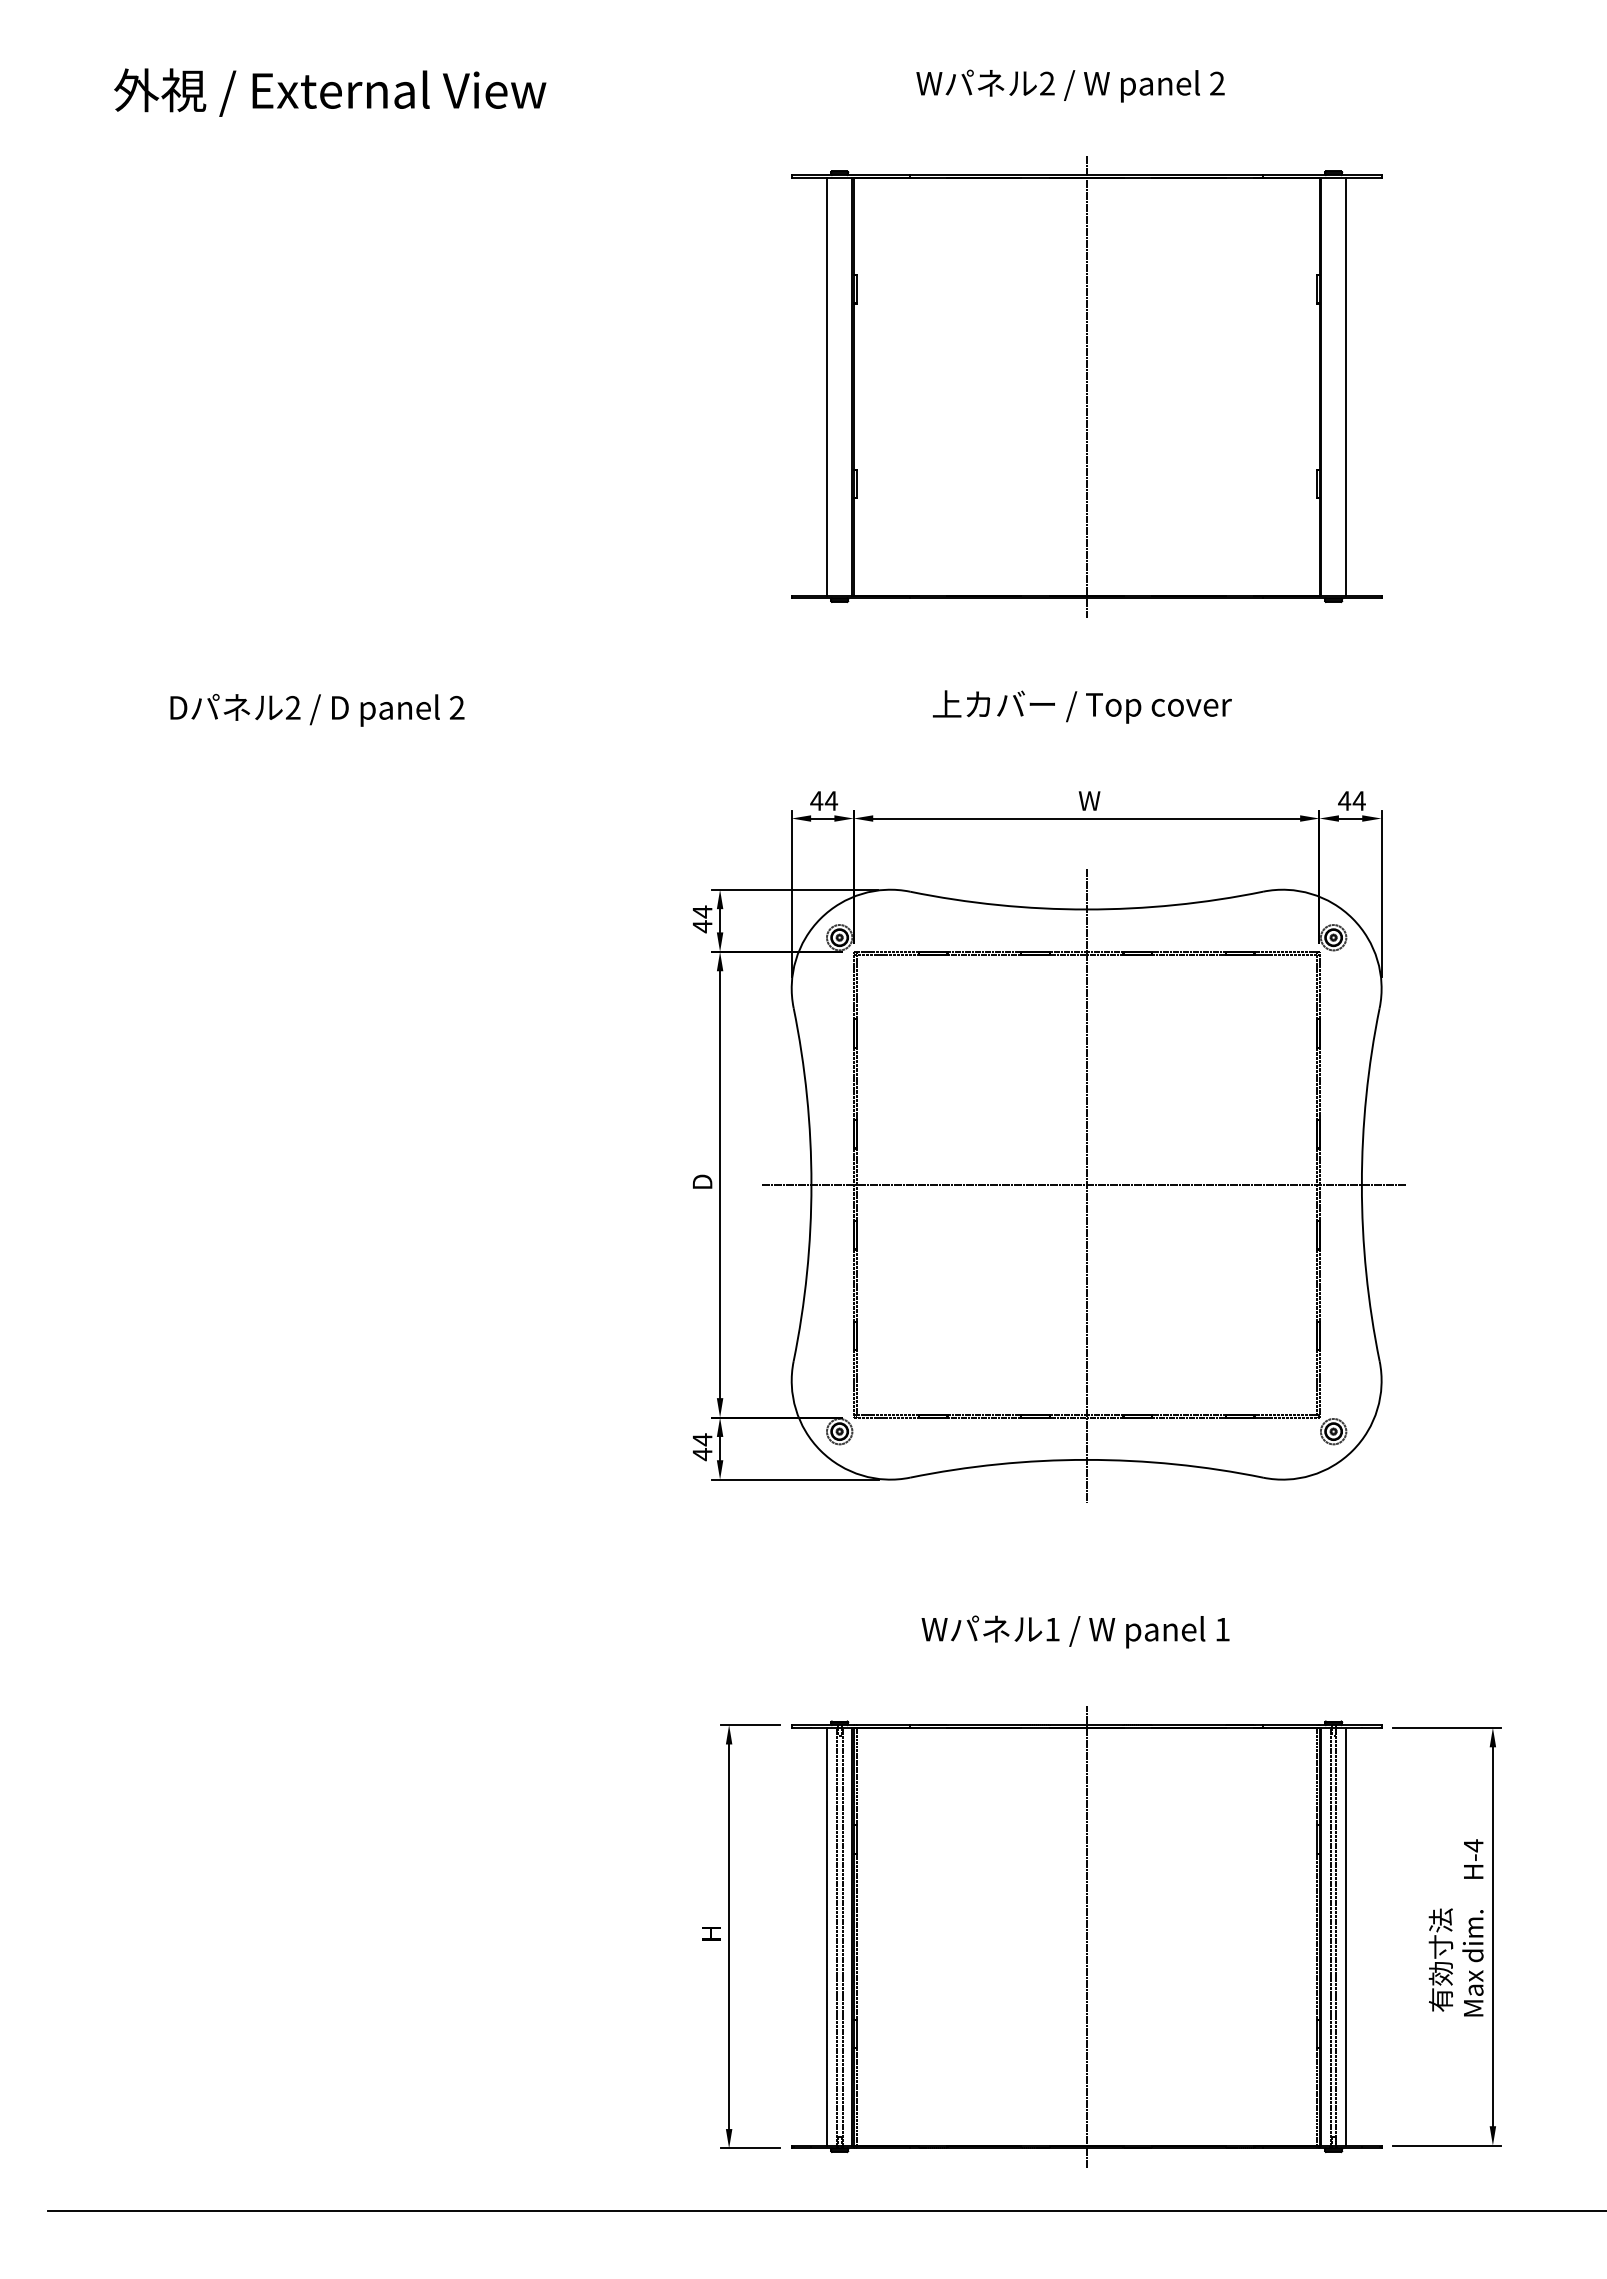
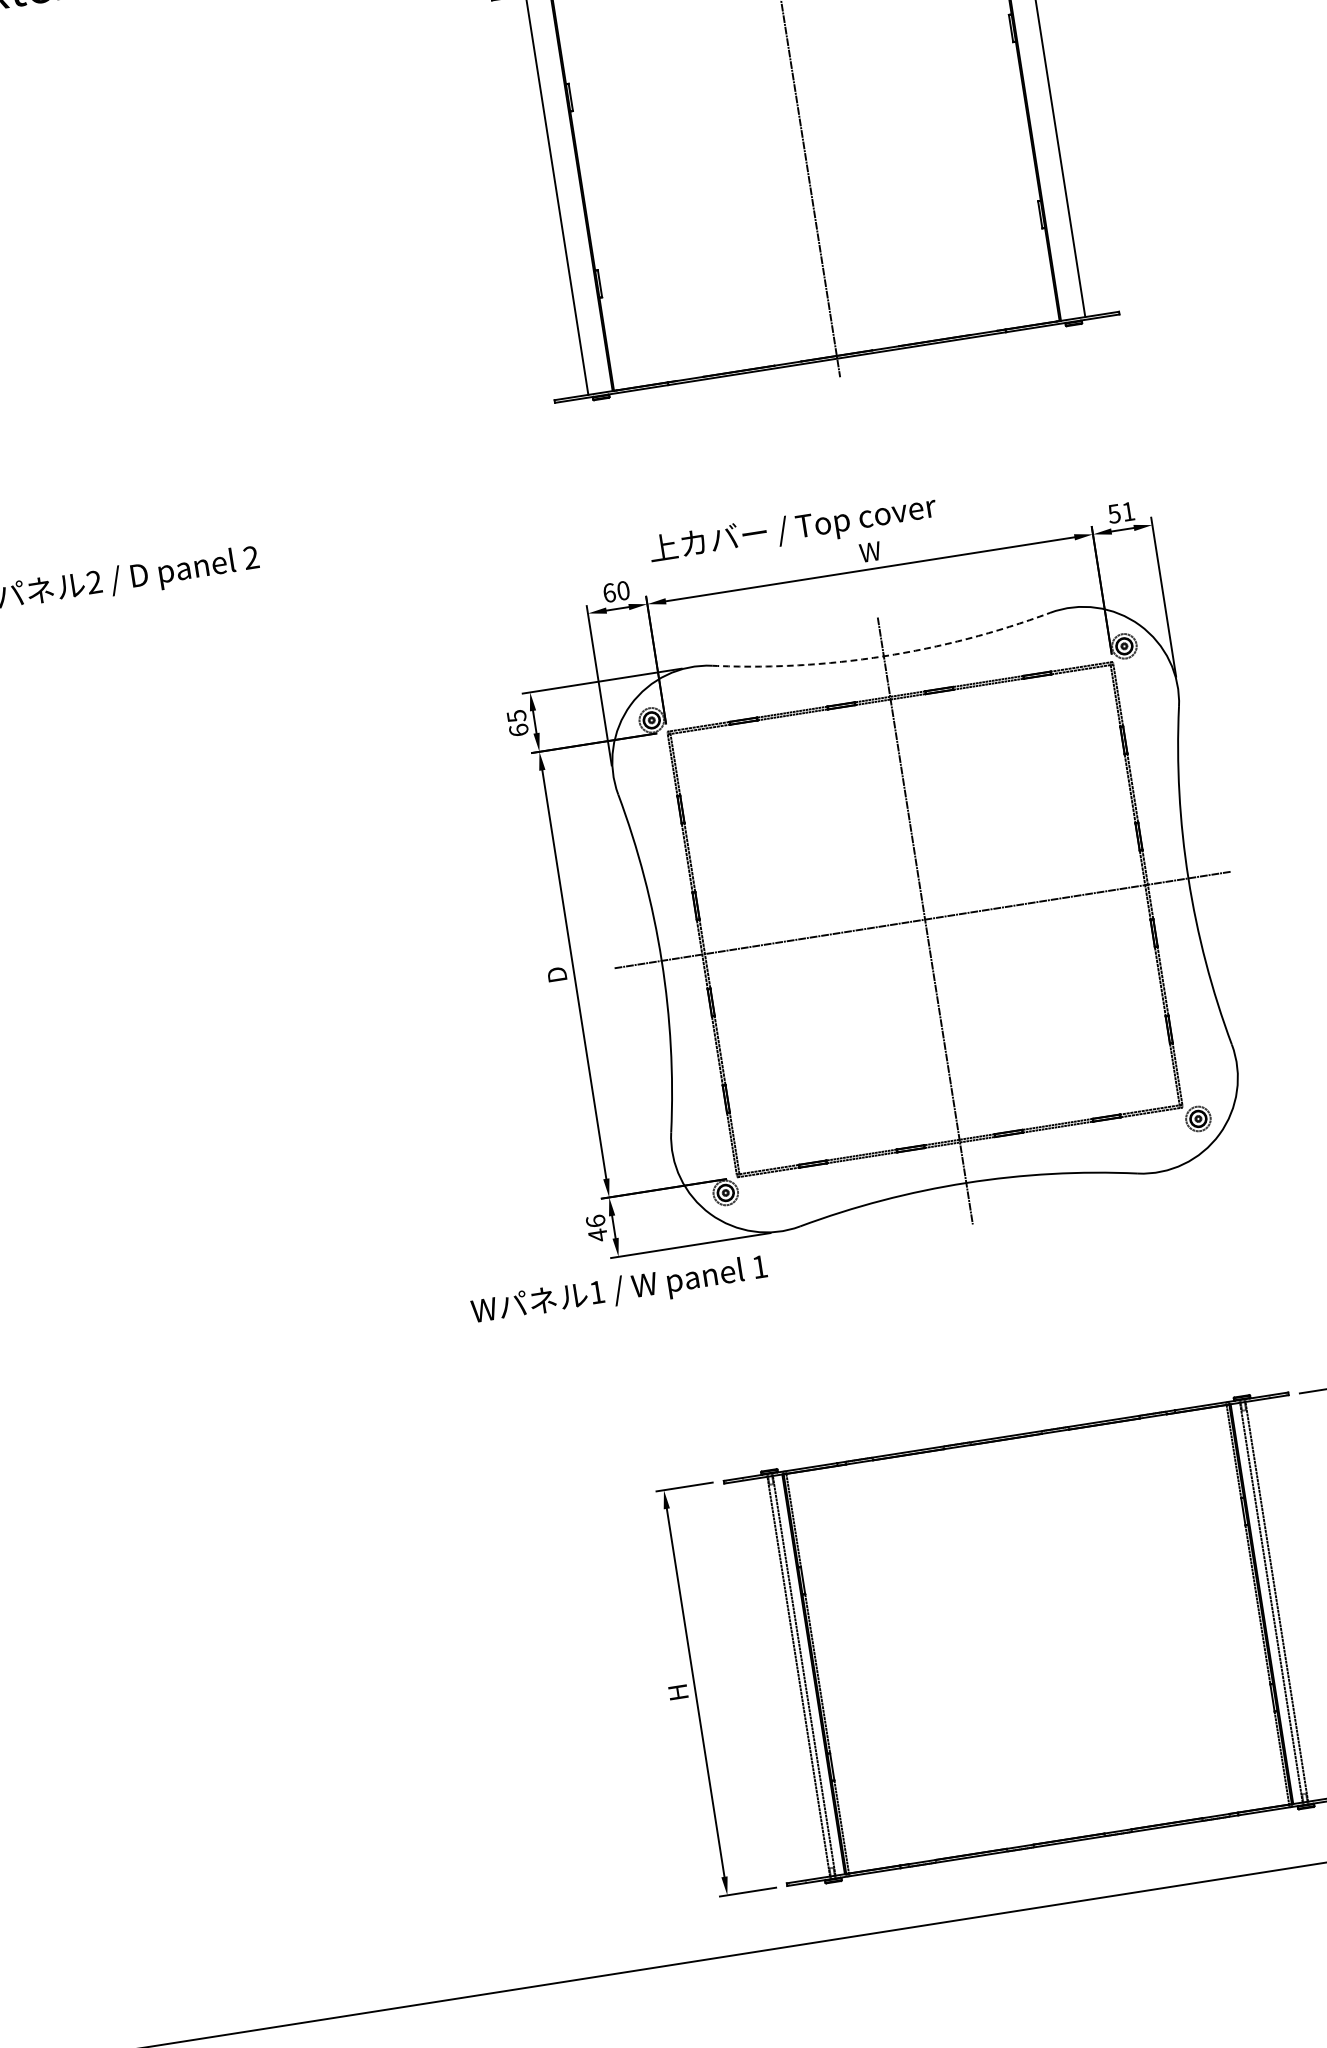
text: (1082, 706) -> (793, 529), moved
text: (824, 800) -> (616, 591), 44 -> 60
text: (1351, 800) -> (1120, 512), 44 -> 51
arc: (1086, 909) -> (883, 656), solid -> dashed
text: (702, 919) -> (517, 723), 44 -> 65
text: (702, 1439) -> (595, 1221), 44 -> 46
text: (1075, 1631) -> (619, 1290), moved
line: (826, 1936) -> (788, 1678), removed
line: (1086, 1936) -> (1037, 1639), removed
line: (1346, 1936) -> (1286, 1600), removed

